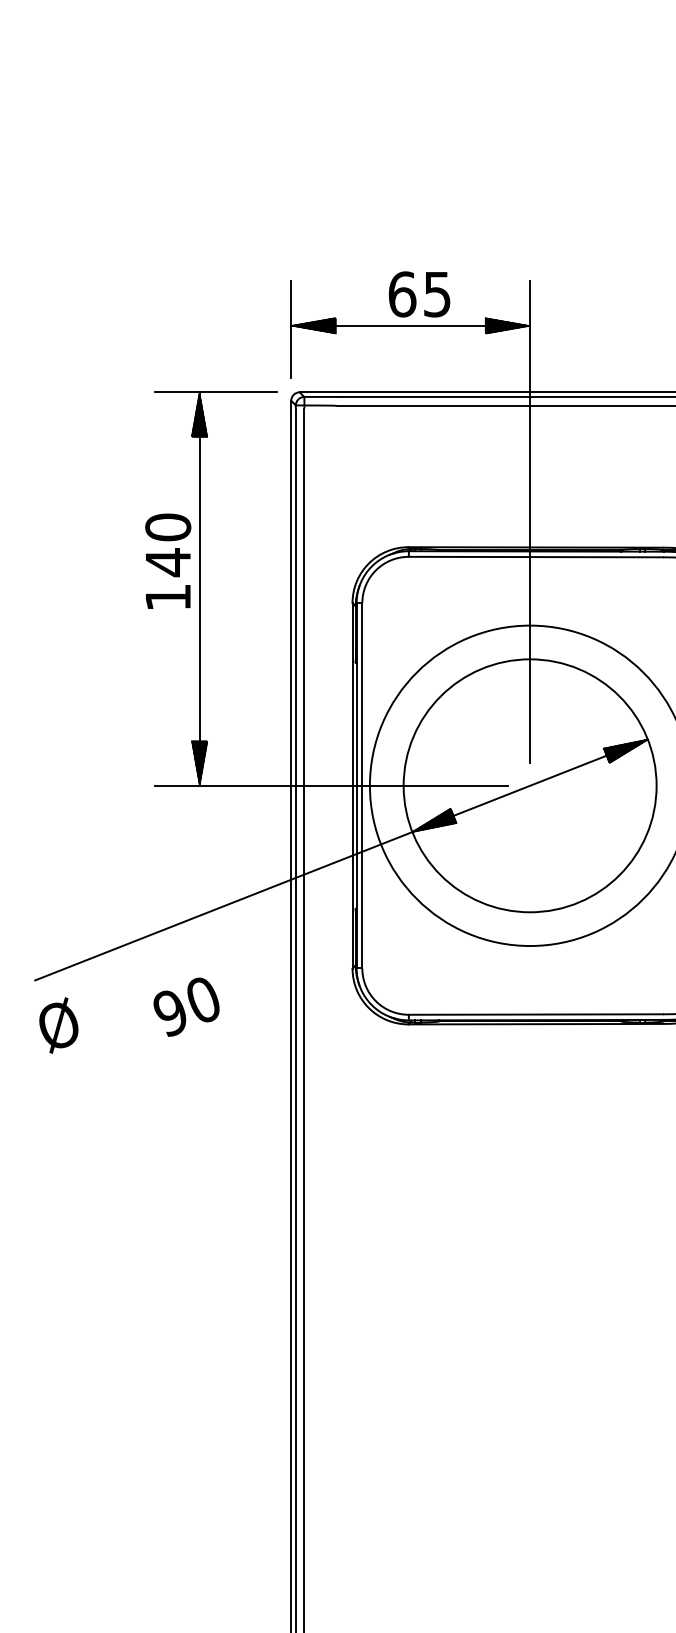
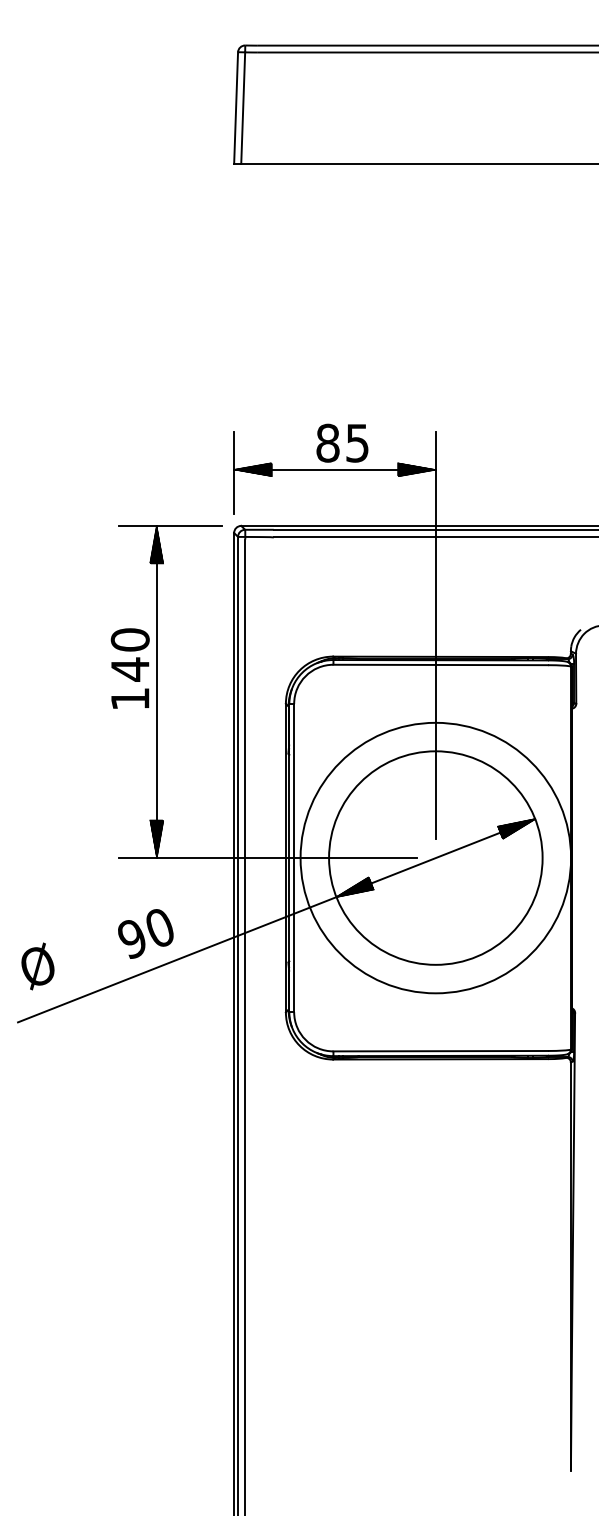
text: (401, 293) -> (327, 442), 65 -> 85
text: (186, 1006) -> (145, 933), moved
text: (58, 1025) -> (37, 966), moved

